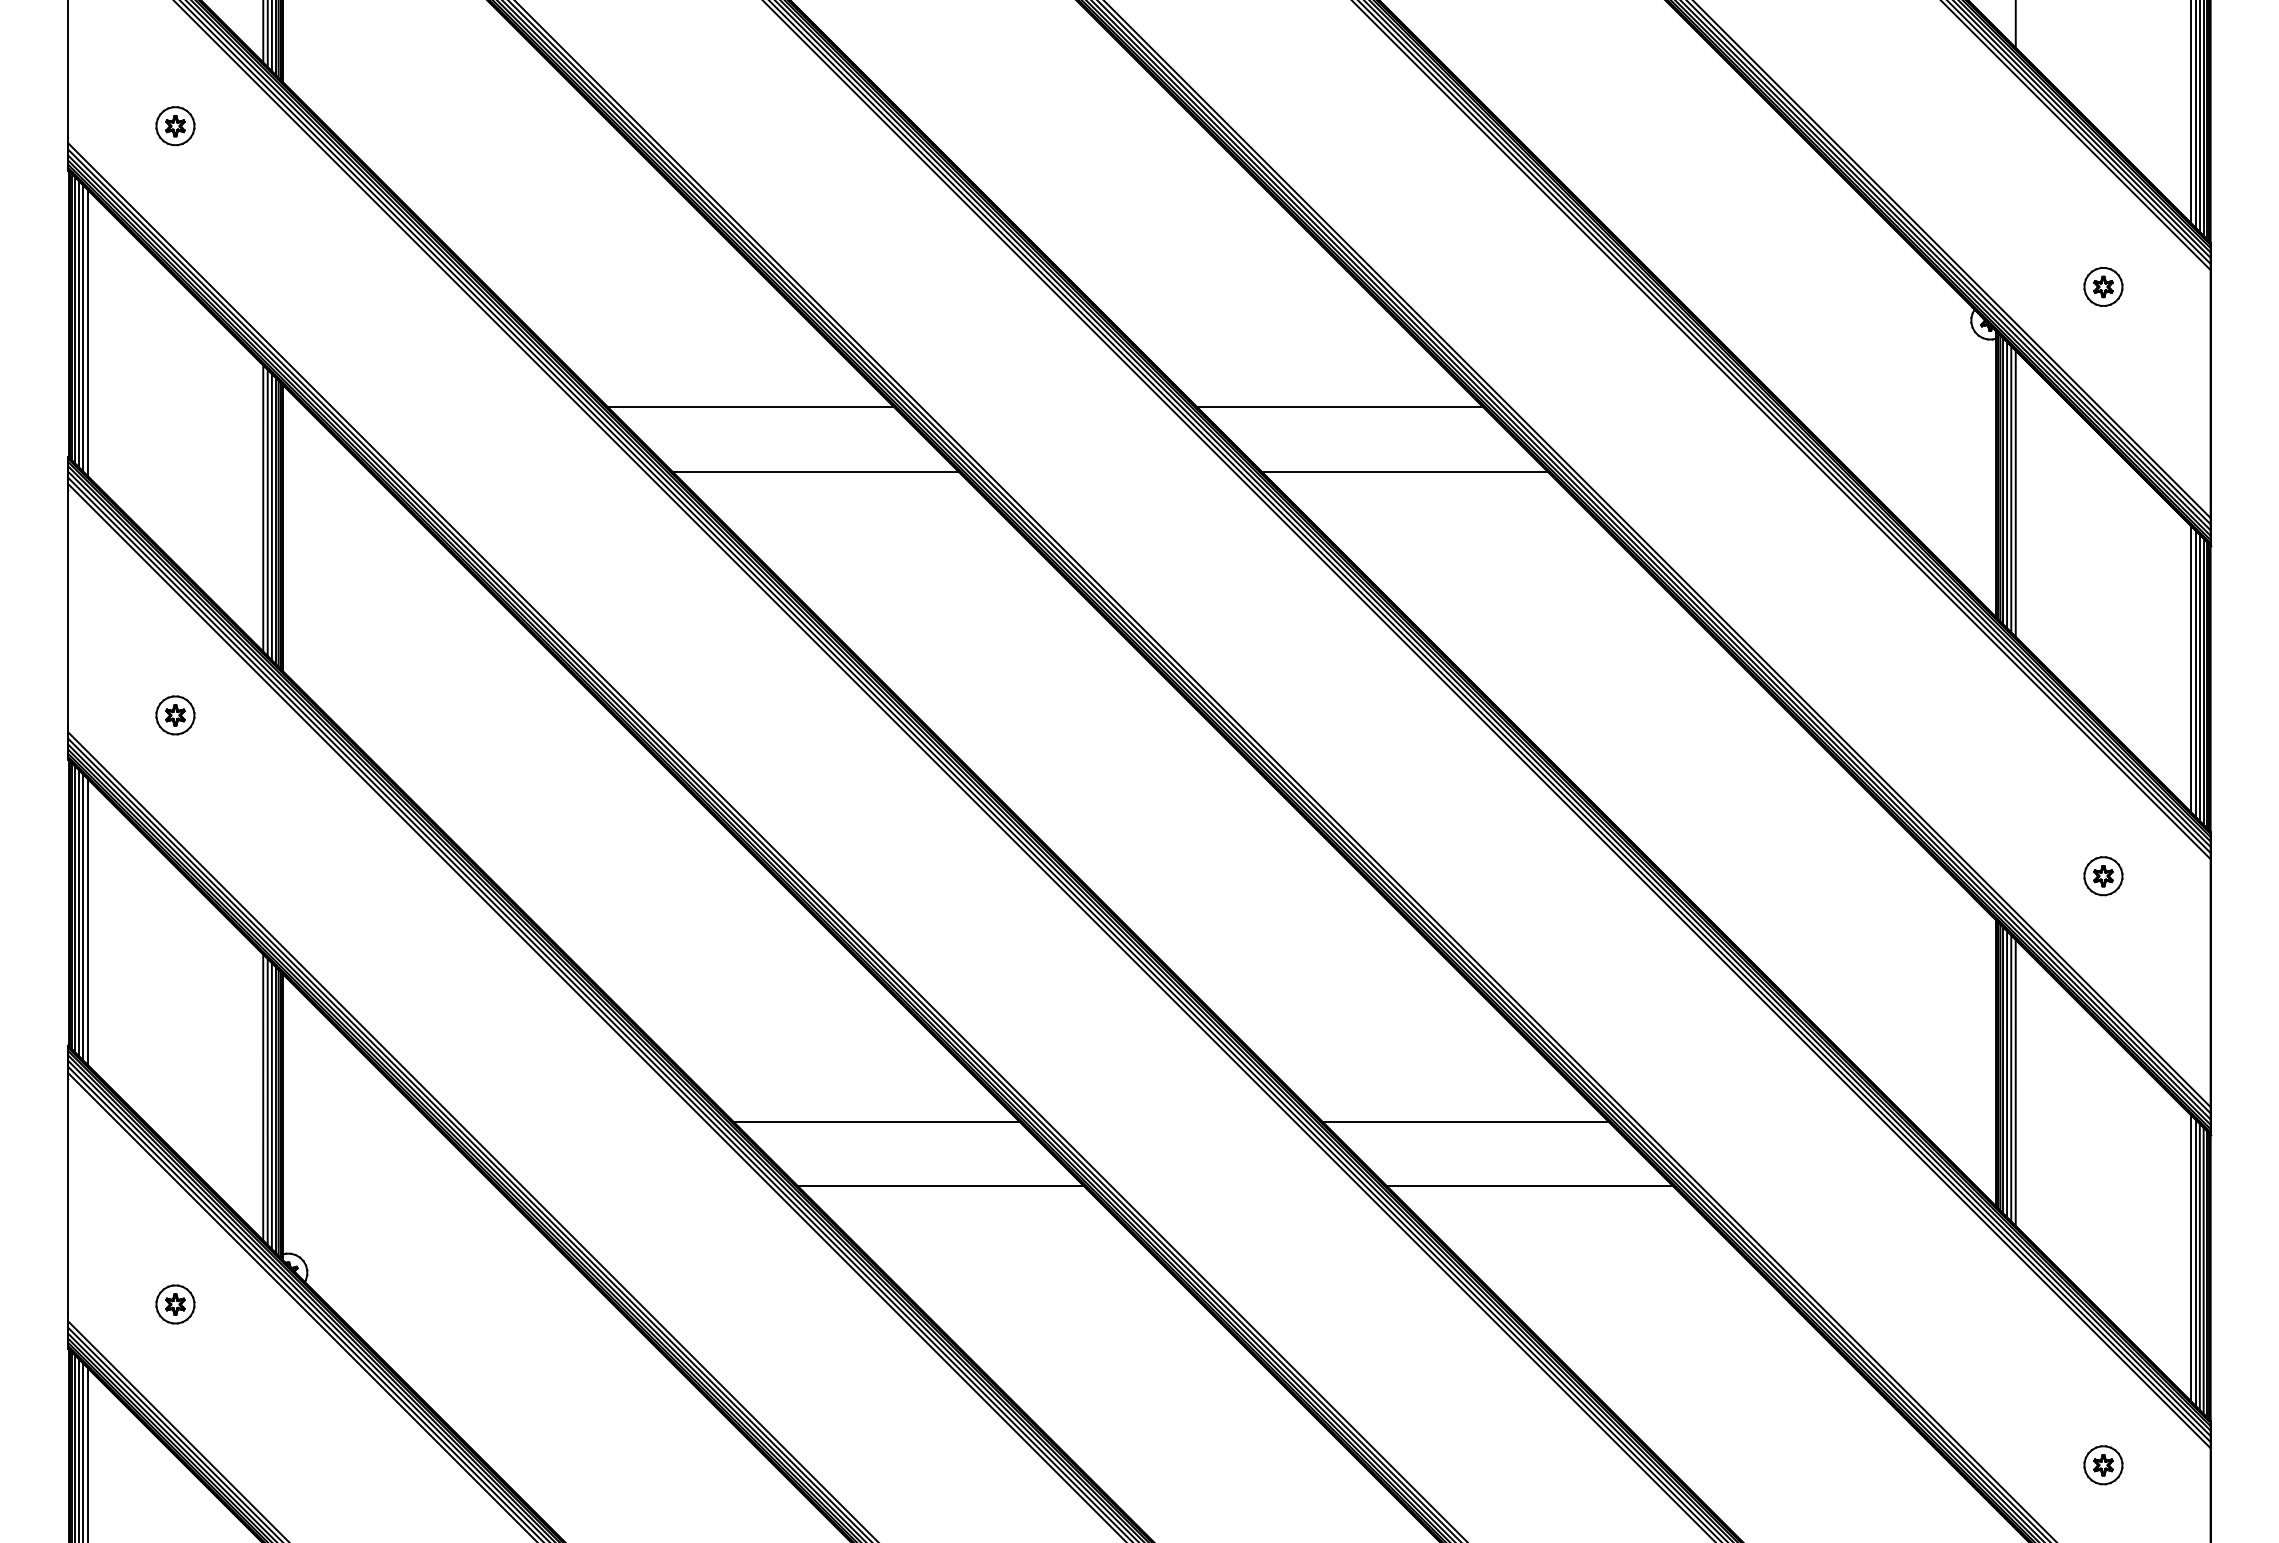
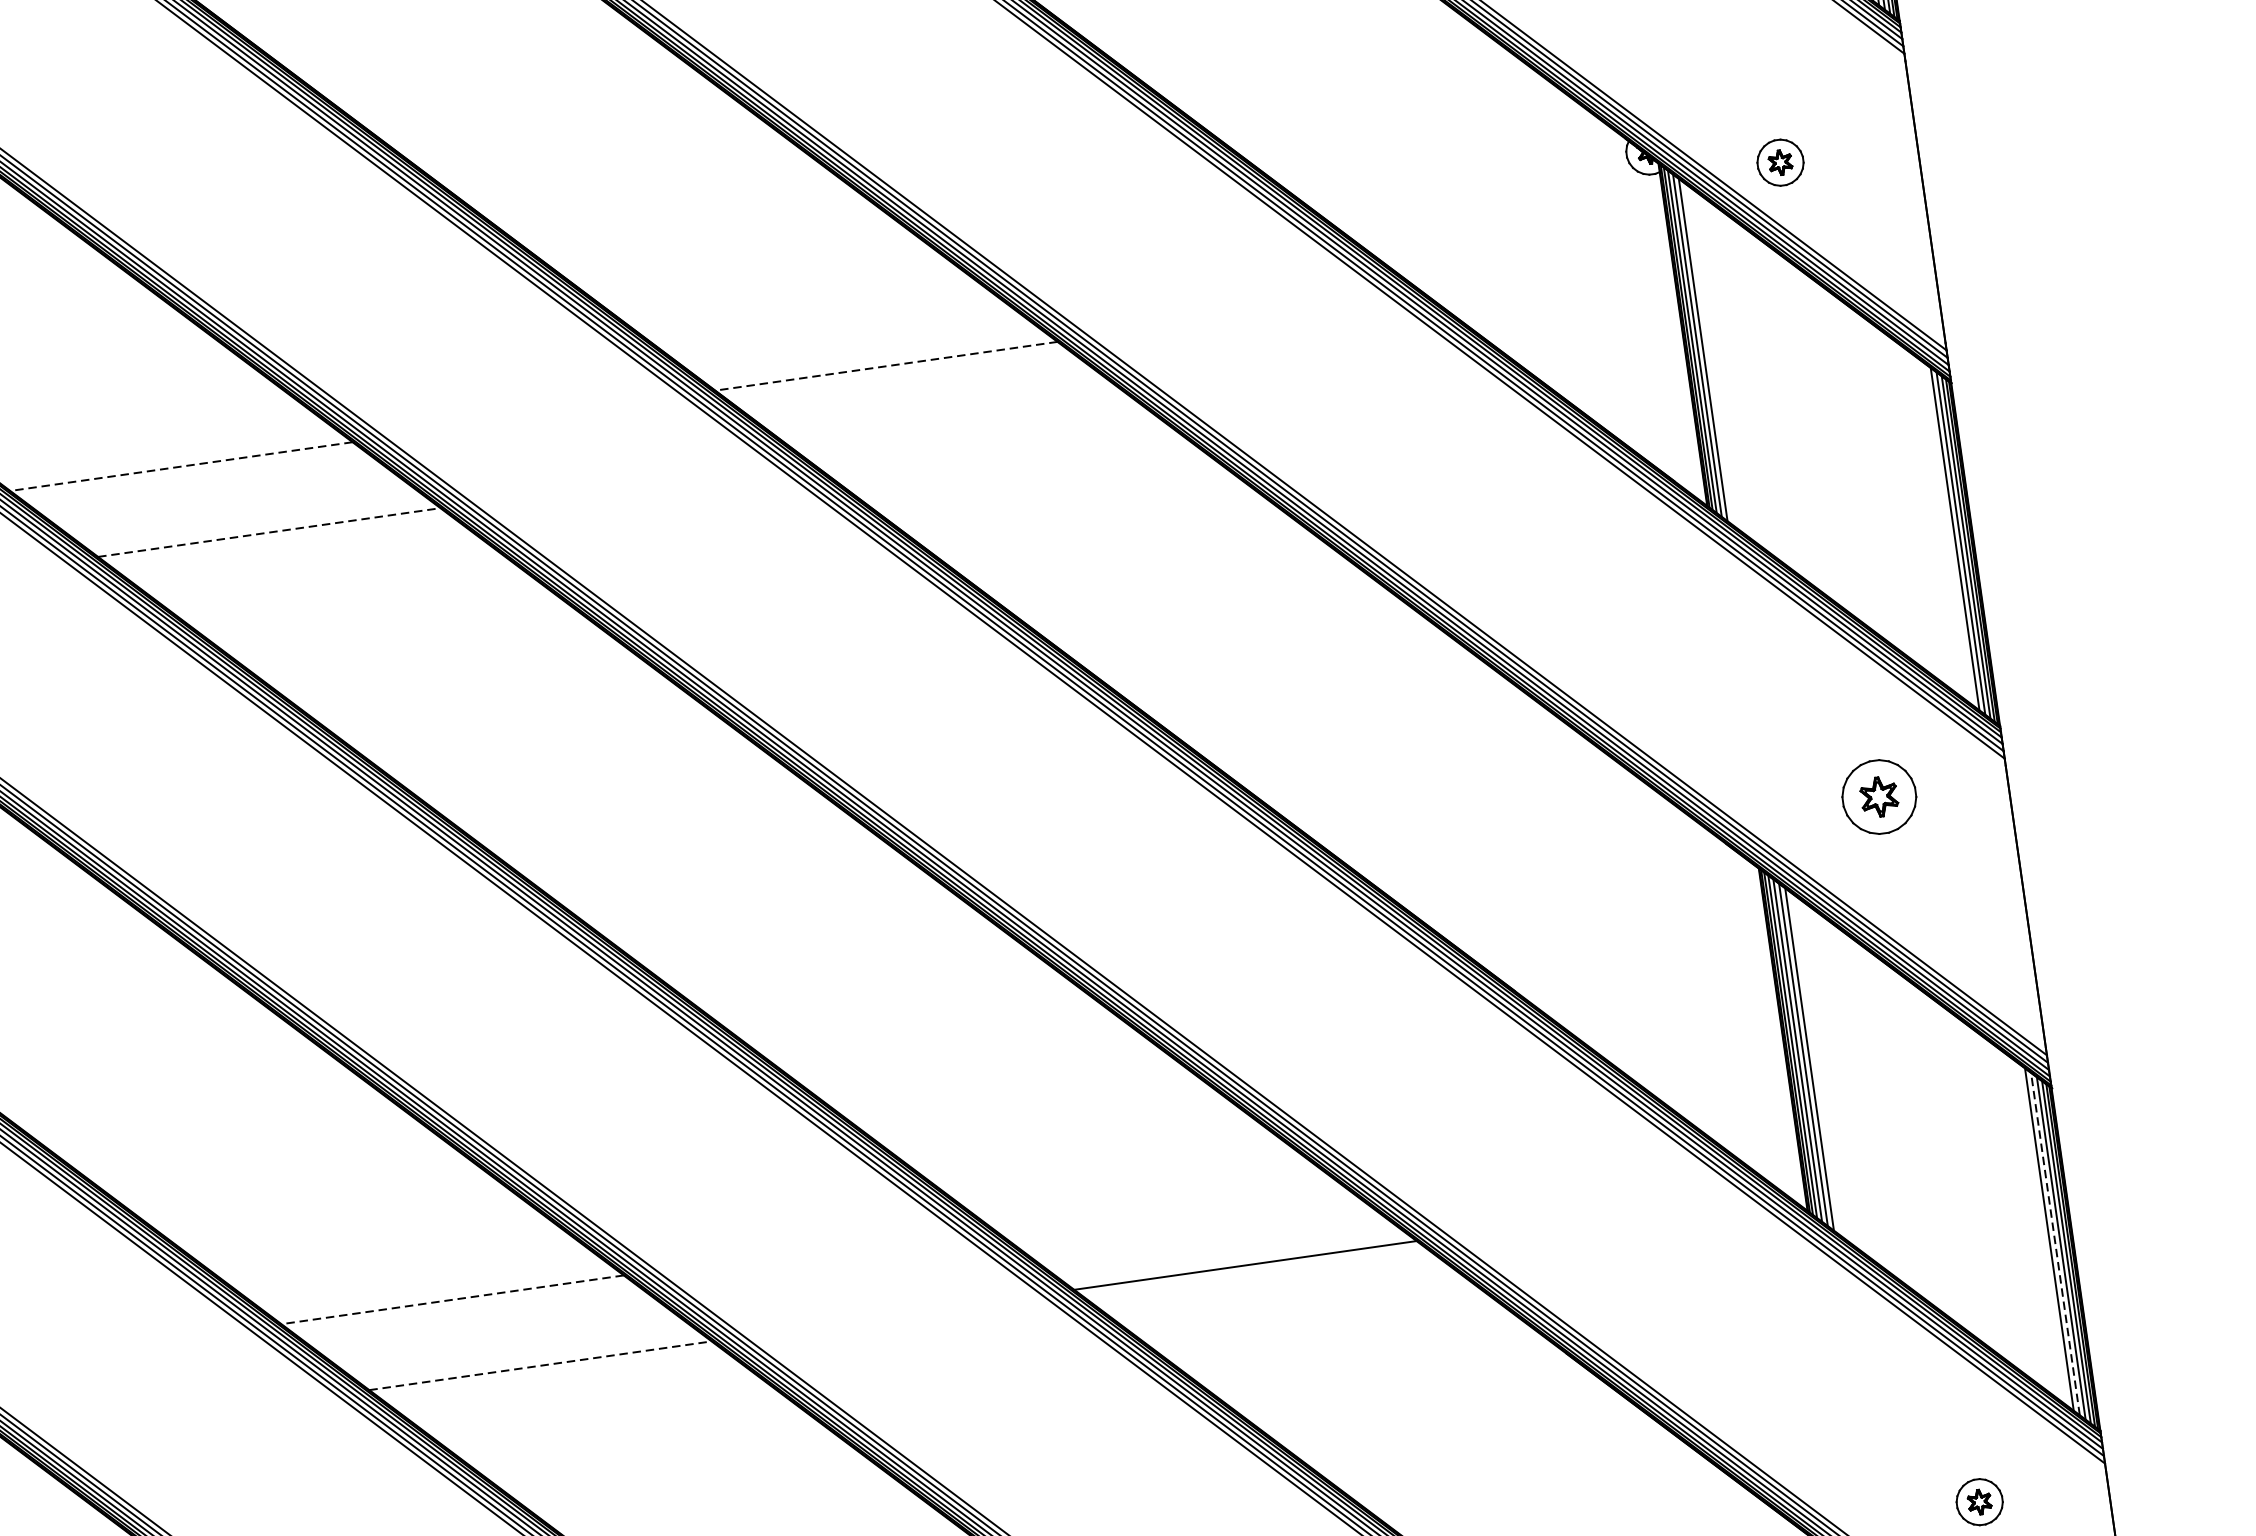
part: (2103, 286) -> (1780, 162), moved
line: (750, 407) -> (180, 466), solid -> dashed
line: (1339, 407) -> (885, 366), solid -> dashed
line: (816, 471) -> (270, 532), solid -> dashed
line: (1404, 471) -> (974, 431), removed
line: (2015, 493) -> (1708, 354), removed
line: (2191, 669) -> (1949, 534), removed
part: (2103, 876) -> (1879, 797), size x1.6
line: (875, 1121) -> (451, 1299), solid -> dashed
line: (1465, 1121) -> (1157, 1199), removed
line: (941, 1185) -> (541, 1365), solid -> dashed
line: (2195, 1262) -> (2055, 1243), solid -> dashed

